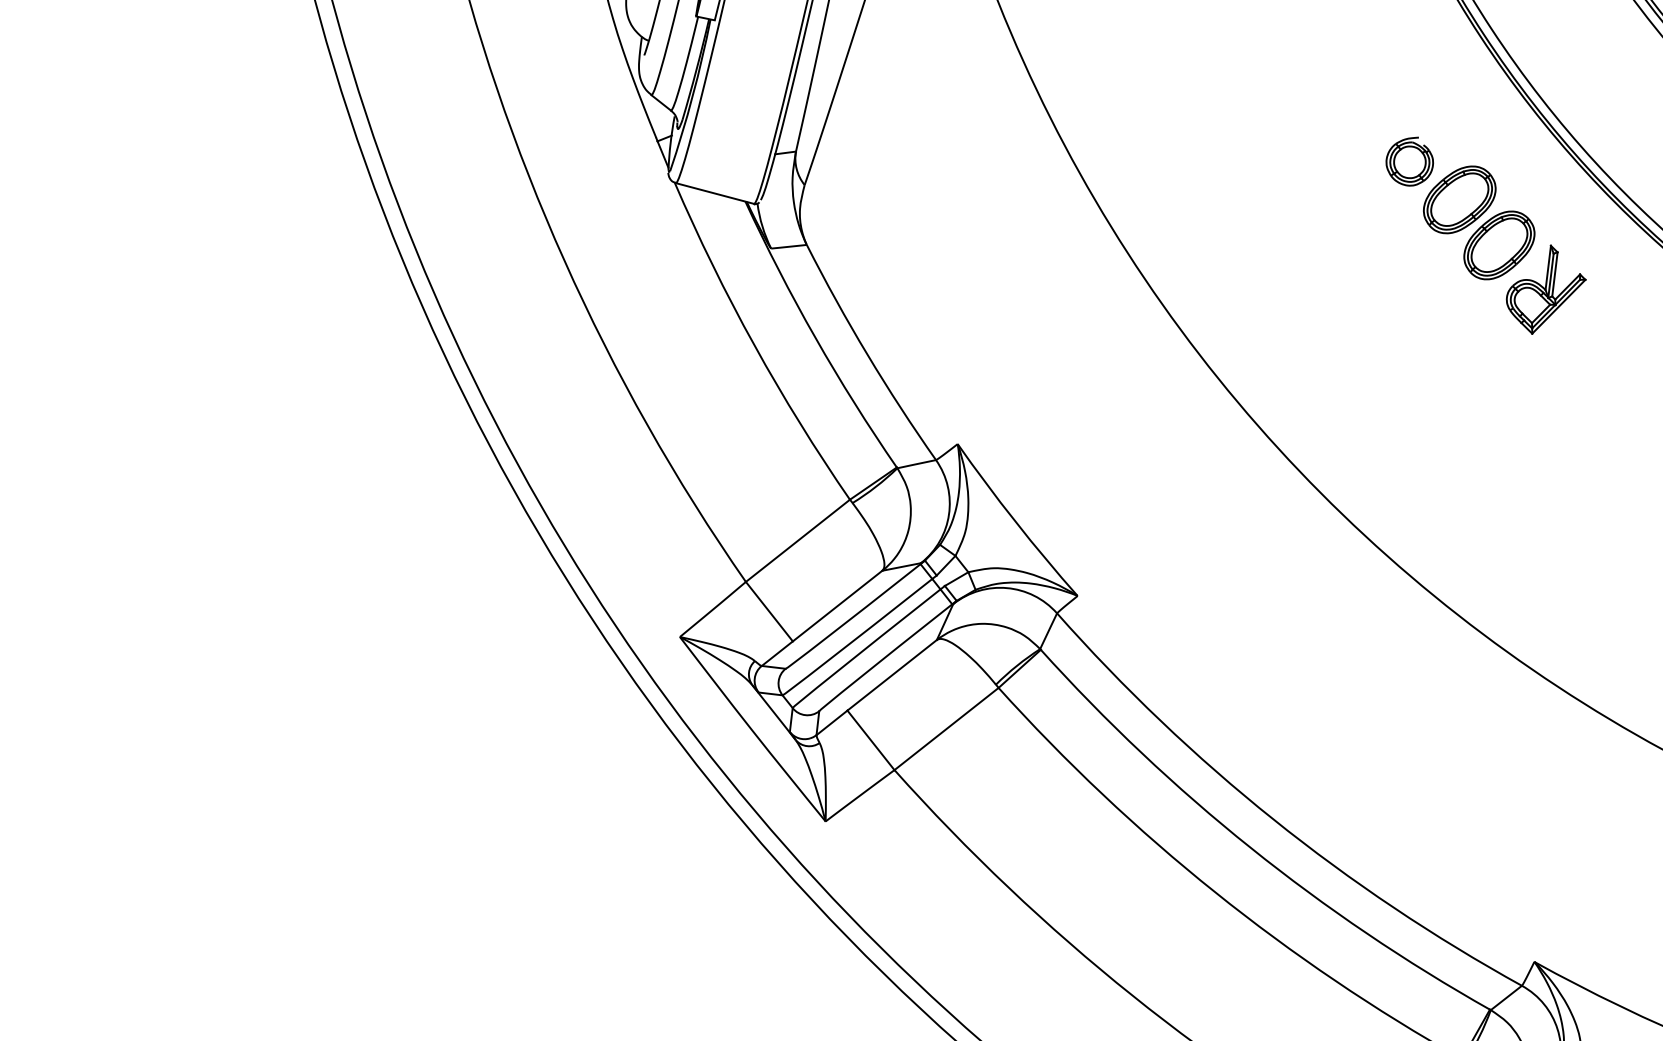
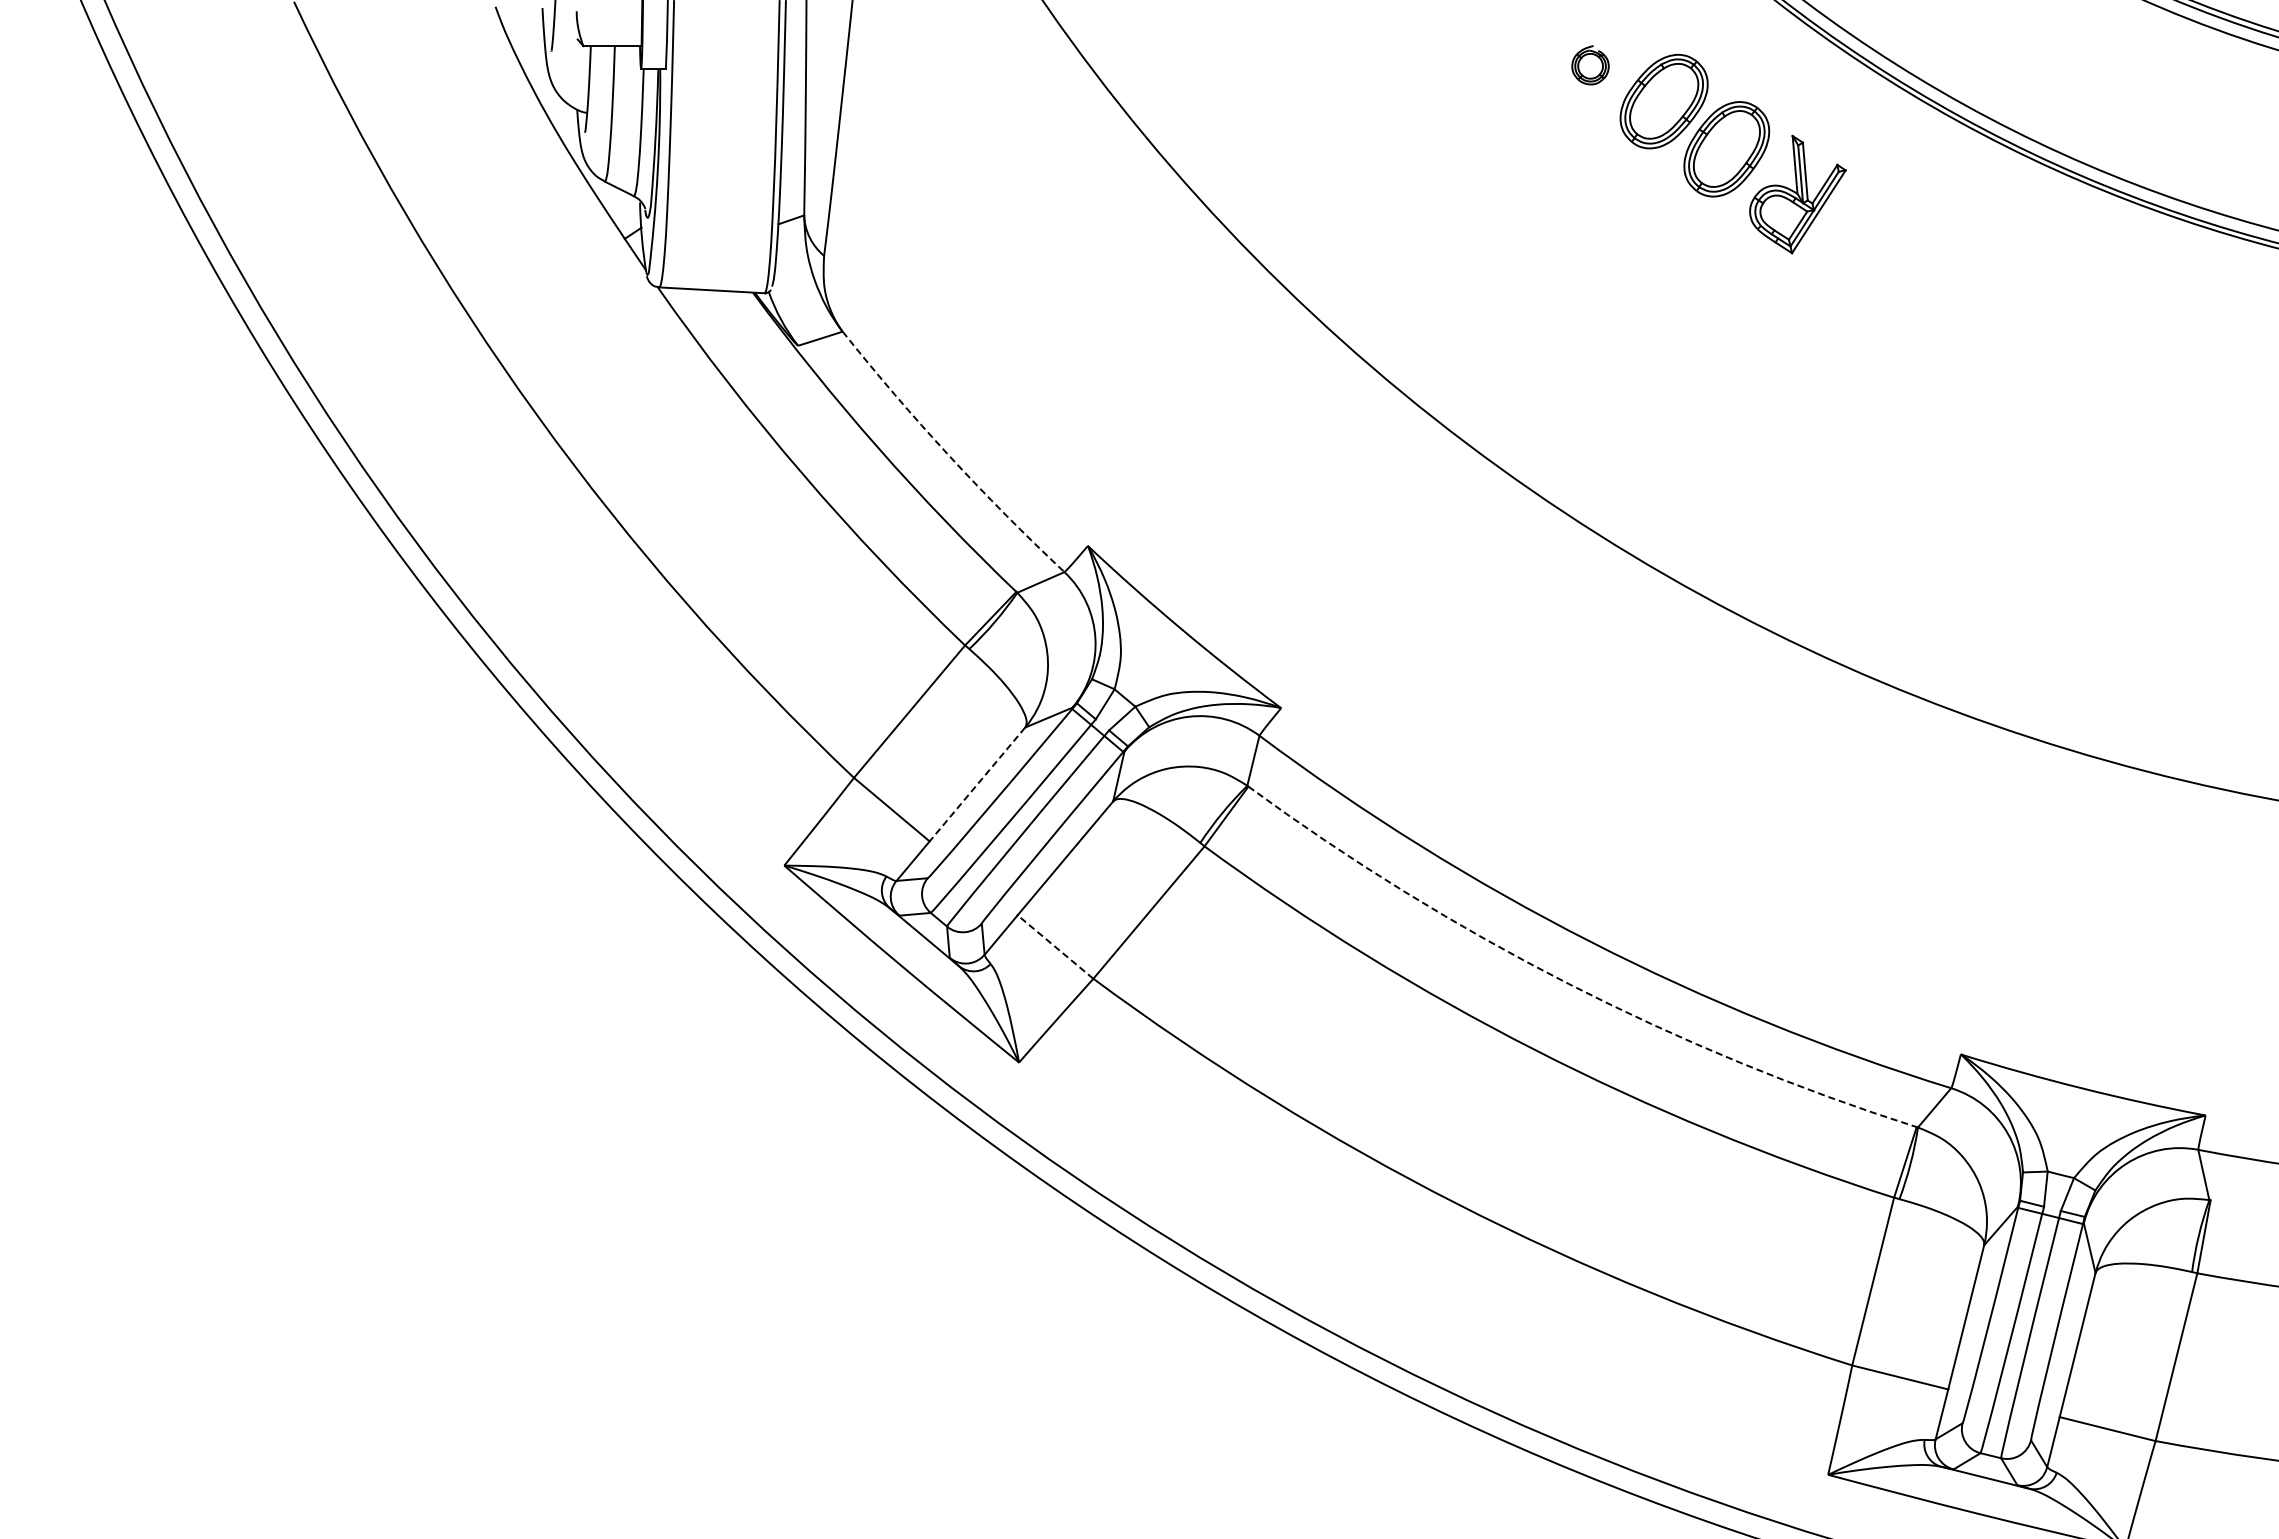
part: (1410, 161) -> (1590, 65), size x0.6
arc: (867, 354) -> (949, 455), solid -> dashed
line: (837, 606) -> (977, 784), solid -> dashed
line: (871, 739) -> (1055, 946), solid -> dashed
arc: (1250, 847) -> (1568, 983), solid -> dashed

